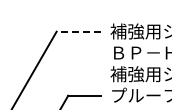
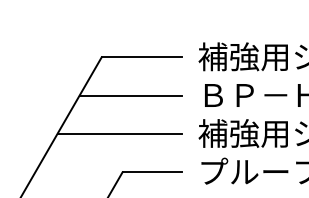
line: (78, 31) -> (141, 56), dashed -> solid
line: (72, 53) -> (130, 96), added
line: (66, 74) -> (119, 134), added

